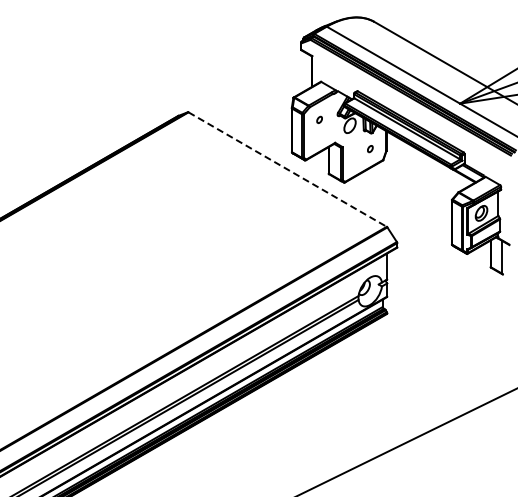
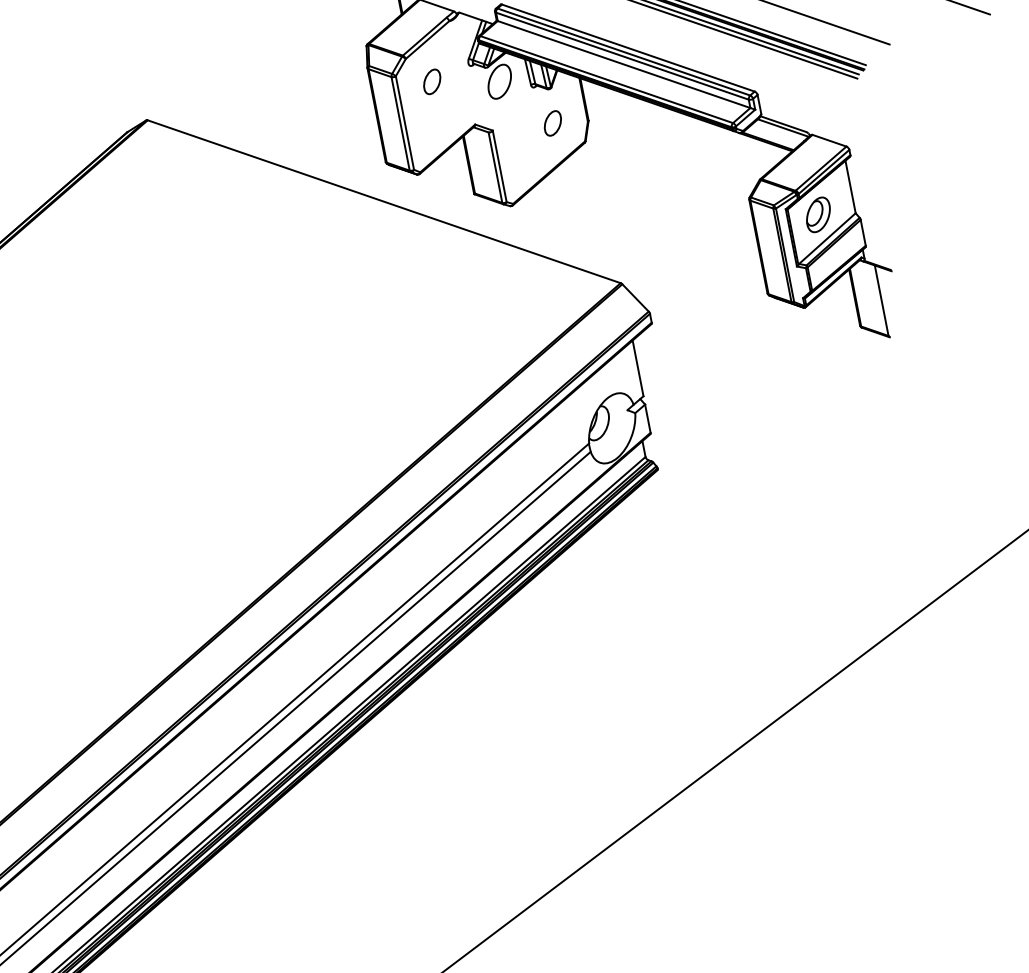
part: (319, 119) -> (431, 81), size x1.67
part: (370, 148) -> (553, 121), size x1.67
line: (288, 169) -> (385, 201), dashed -> solid

